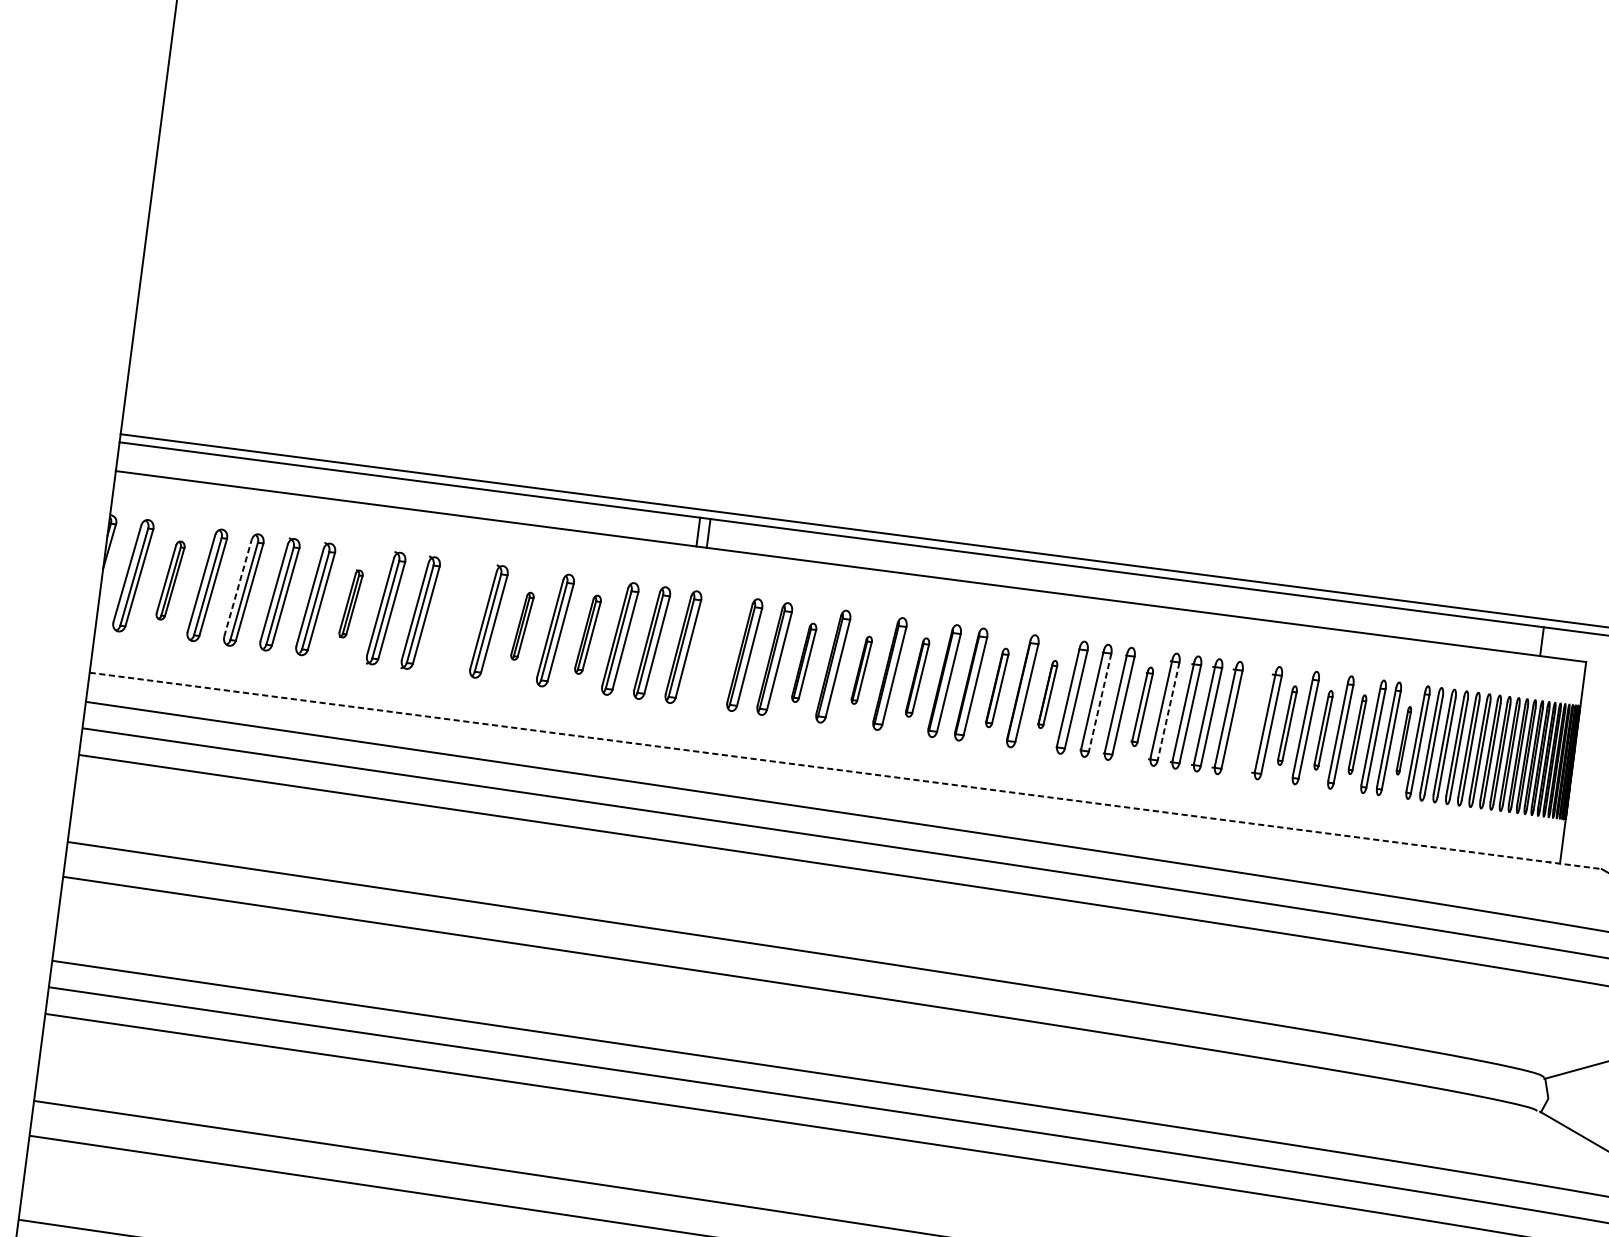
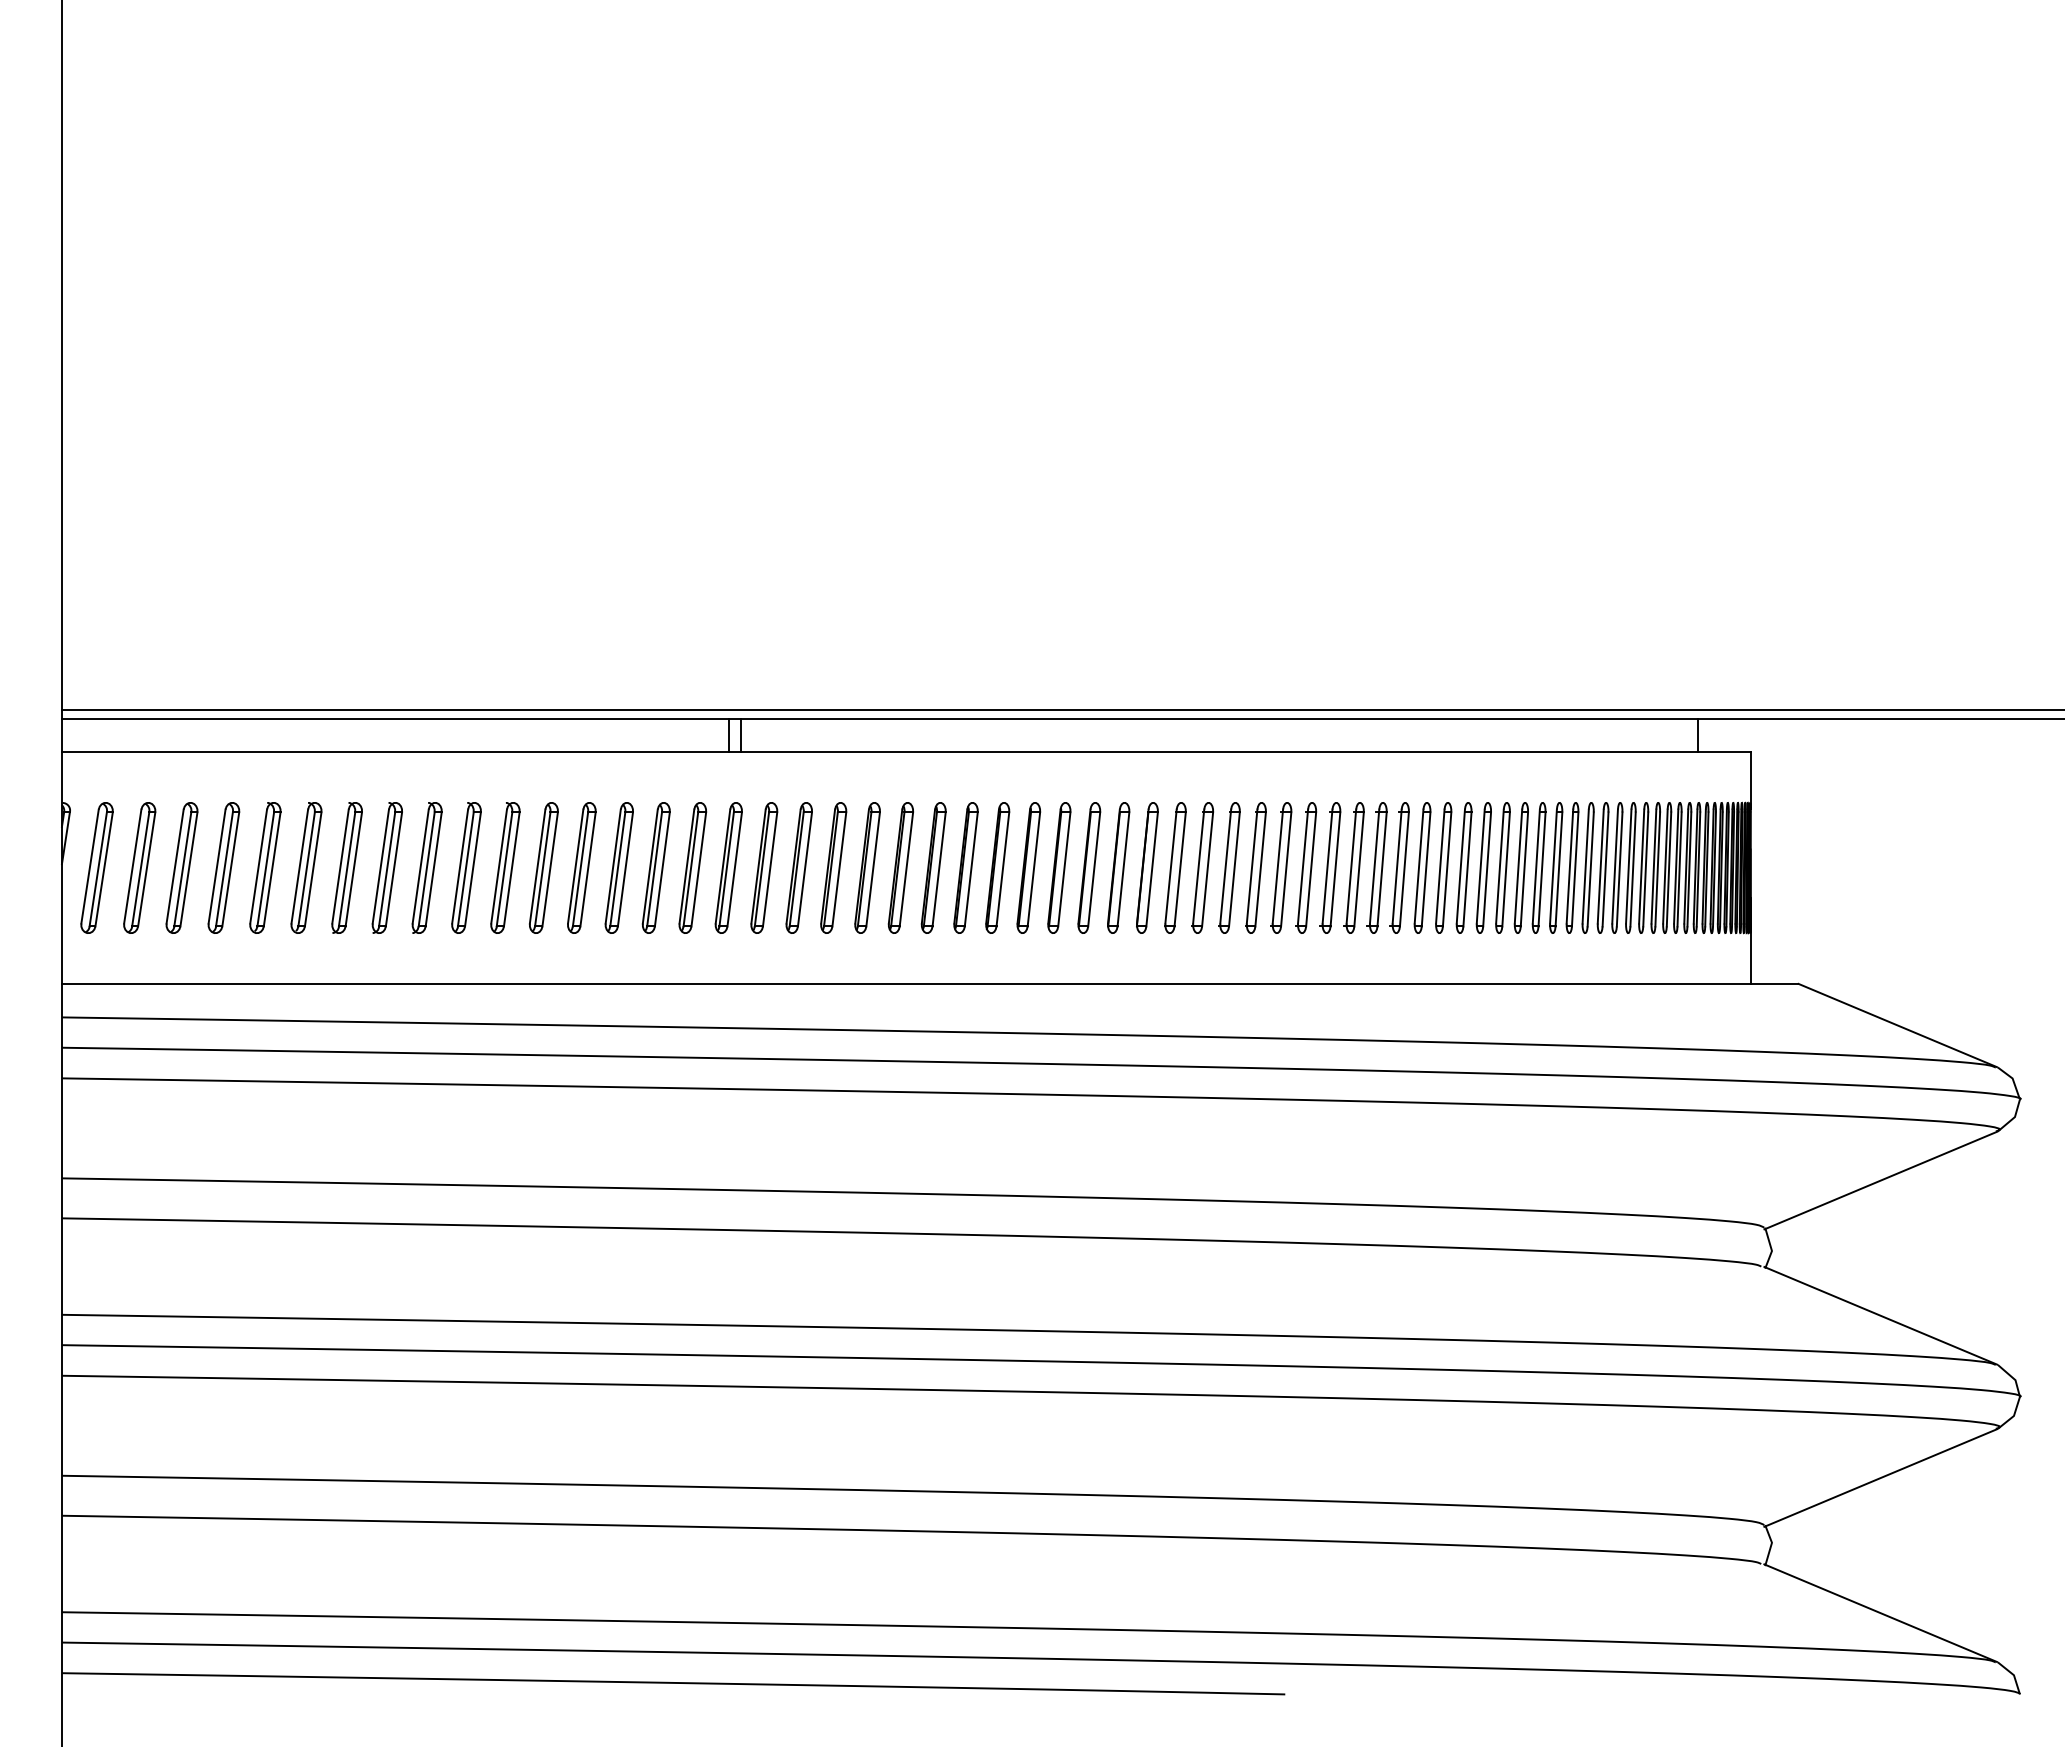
part: (170, 580) -> (139, 867), size x1.43
line: (238, 588) -> (217, 866), dashed -> solid
part: (350, 603) -> (346, 867), size x1.67
part: (455, 617) -> (466, 867), added
part: (522, 625) -> (543, 867), size x1.67
part: (587, 634) -> (618, 867), size x1.43
part: (714, 650) -> (764, 867), added
part: (804, 662) -> (867, 867), size x1.43
part: (861, 669) -> (933, 867), size x1.67
part: (917, 677) -> (997, 867), size x1.43
part: (997, 687) -> (1089, 867), size x1.43
part: (1048, 694) -> (1147, 867), size x1.67
line: (1100, 702) -> (1207, 869), dashed -> solid
part: (1142, 706) -> (1255, 867), size x1.43
line: (1168, 711) -> (1286, 869), dashed -> solid
part: (1247, 719) -> (1376, 867), added
part: (1287, 725) -> (1422, 867), size x1.43
part: (1323, 729) -> (1463, 867), size x1.43
part: (1357, 734) -> (1502, 867), size x1.43
part: (1404, 740) -> (1556, 867), size x1.67
line: (845, 770) -> (930, 983), dashed -> solid

